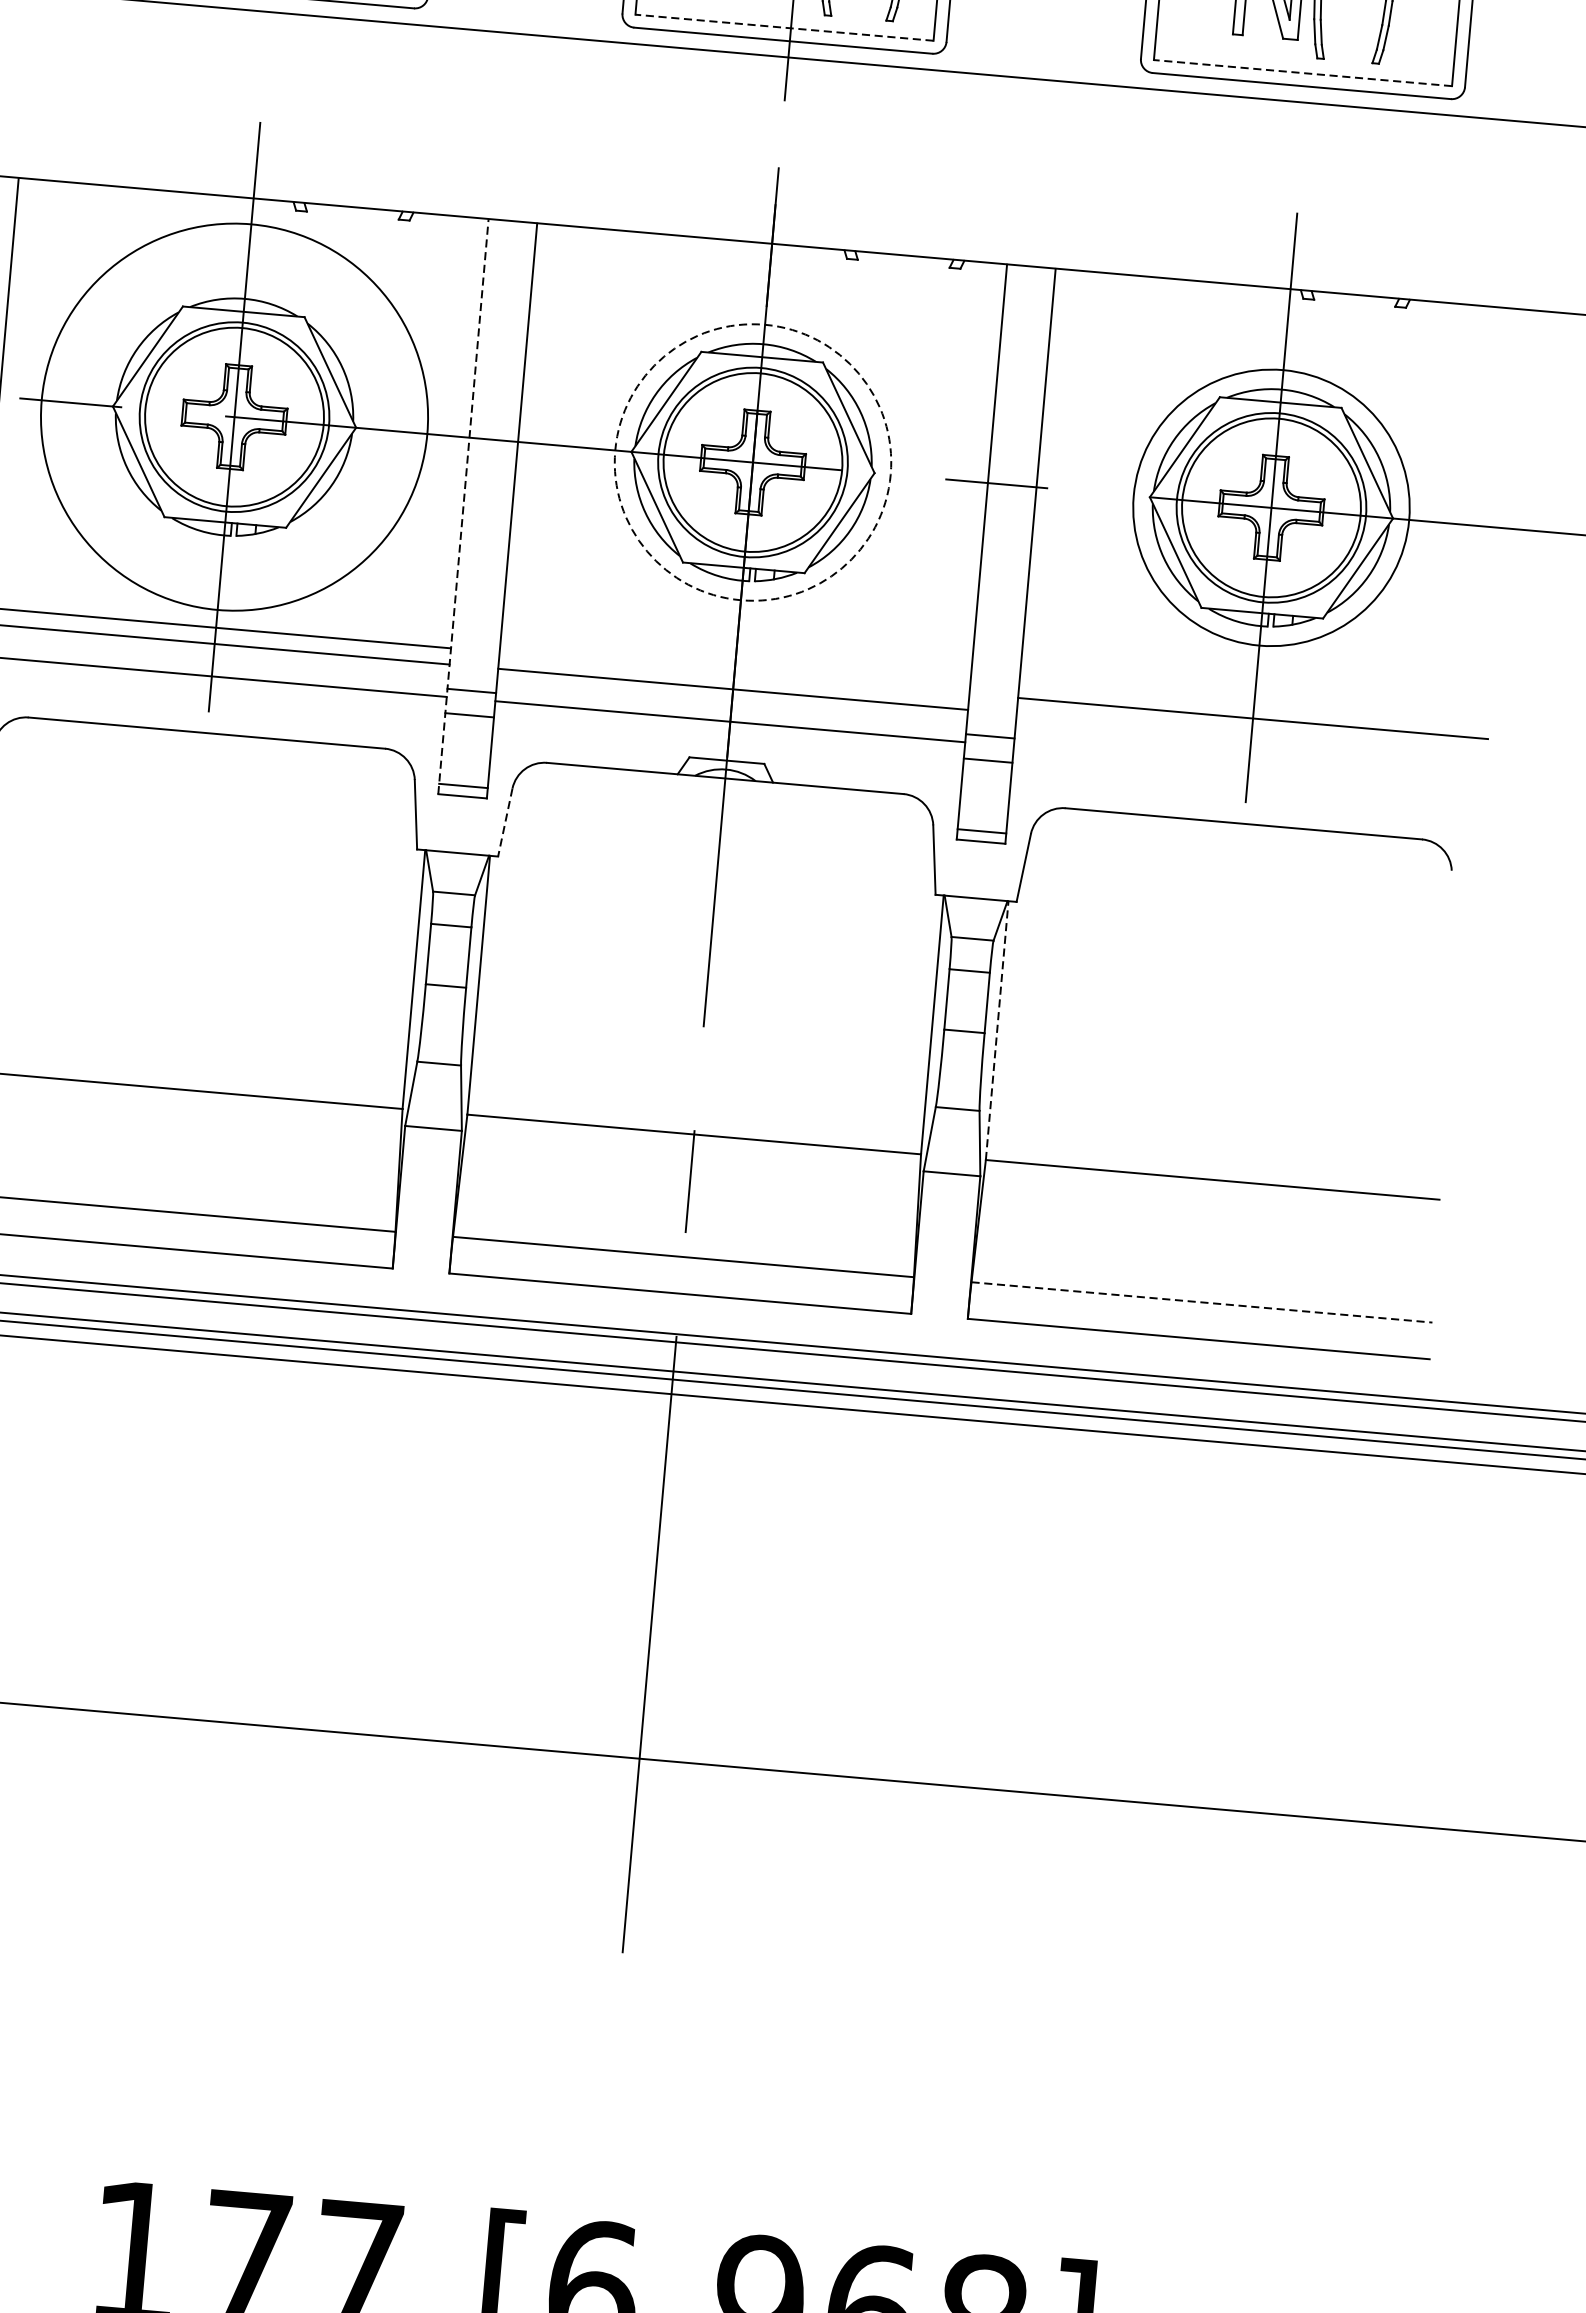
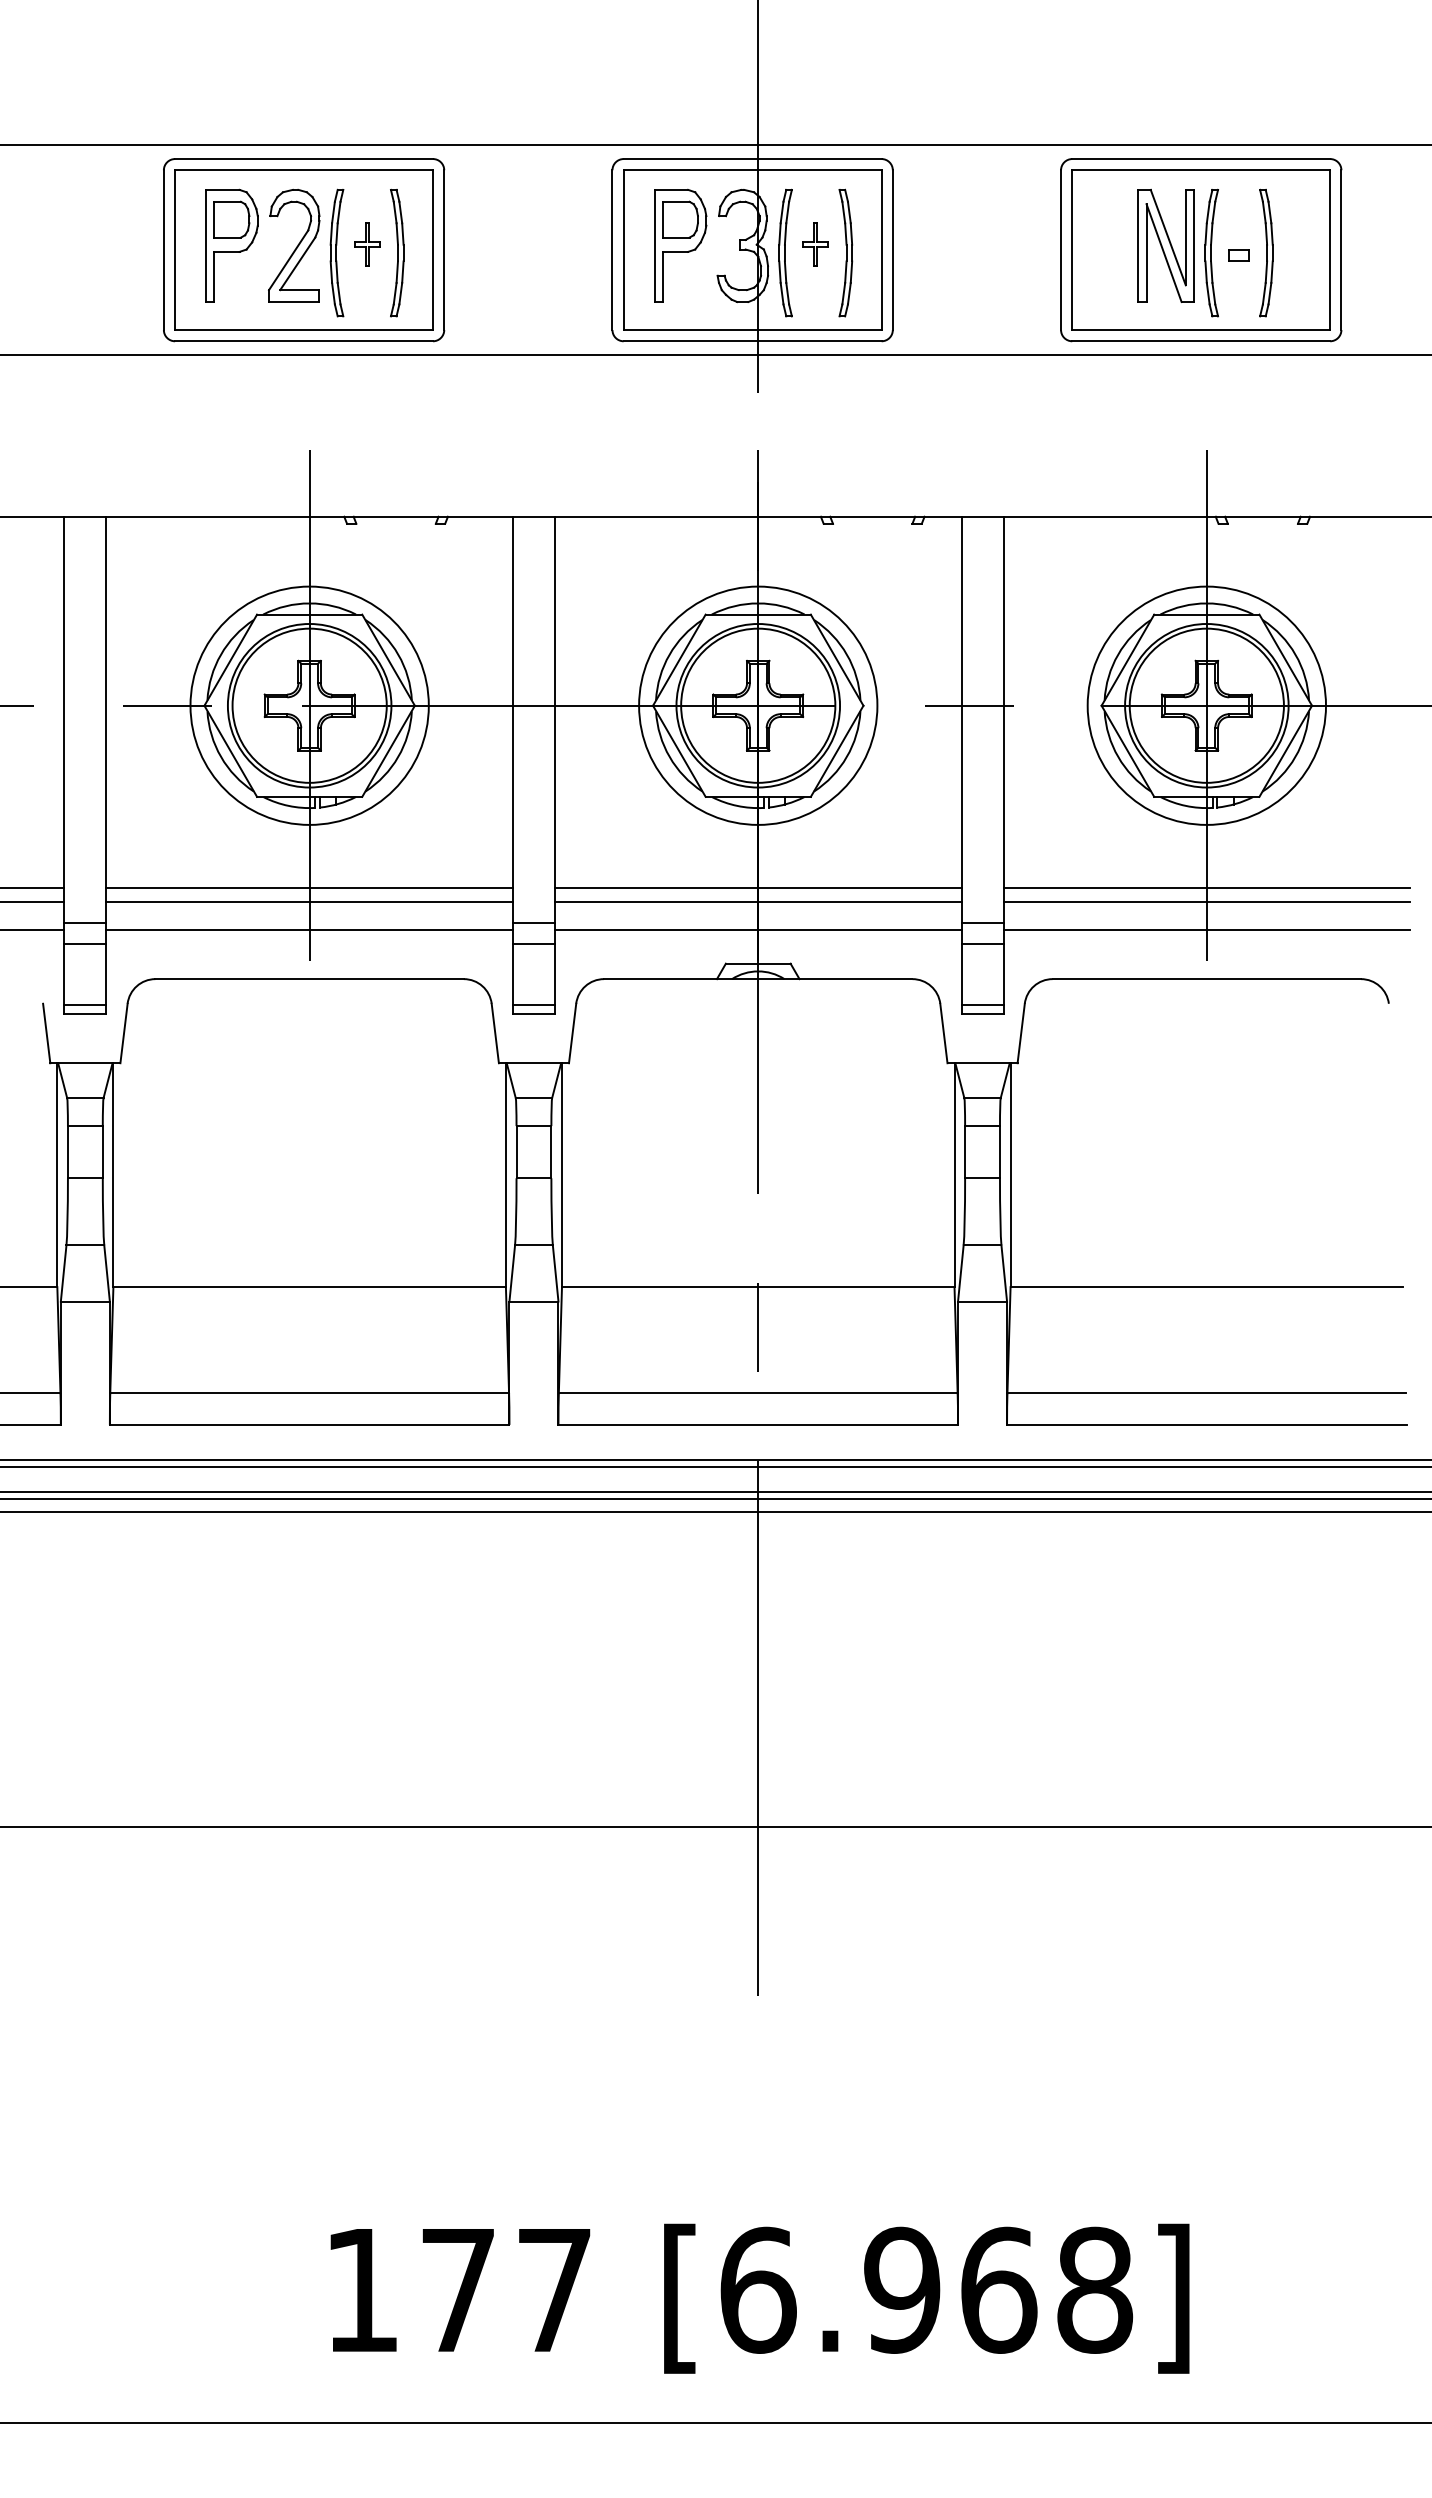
line: (784, 28) -> (752, 330), dashed -> solid
line: (1303, 73) -> (1201, 330), dashed -> solid
circle: (234, 416) -> (309, 705), size x0.71
circle: (753, 462) -> (758, 705), dashed -> solid
line: (462, 506) -> (512, 765), dashed -> solid
line: (733, 673) -> (757, 888), added
line: (1251, 735) -> (1206, 902), added
line: (1248, 767) -> (1206, 930), added
line: (505, 822) -> (572, 1033), dashed -> solid
line: (997, 1030) -> (1010, 1175), dashed -> solid
line: (1202, 1302) -> (1207, 1393), dashed -> solid

